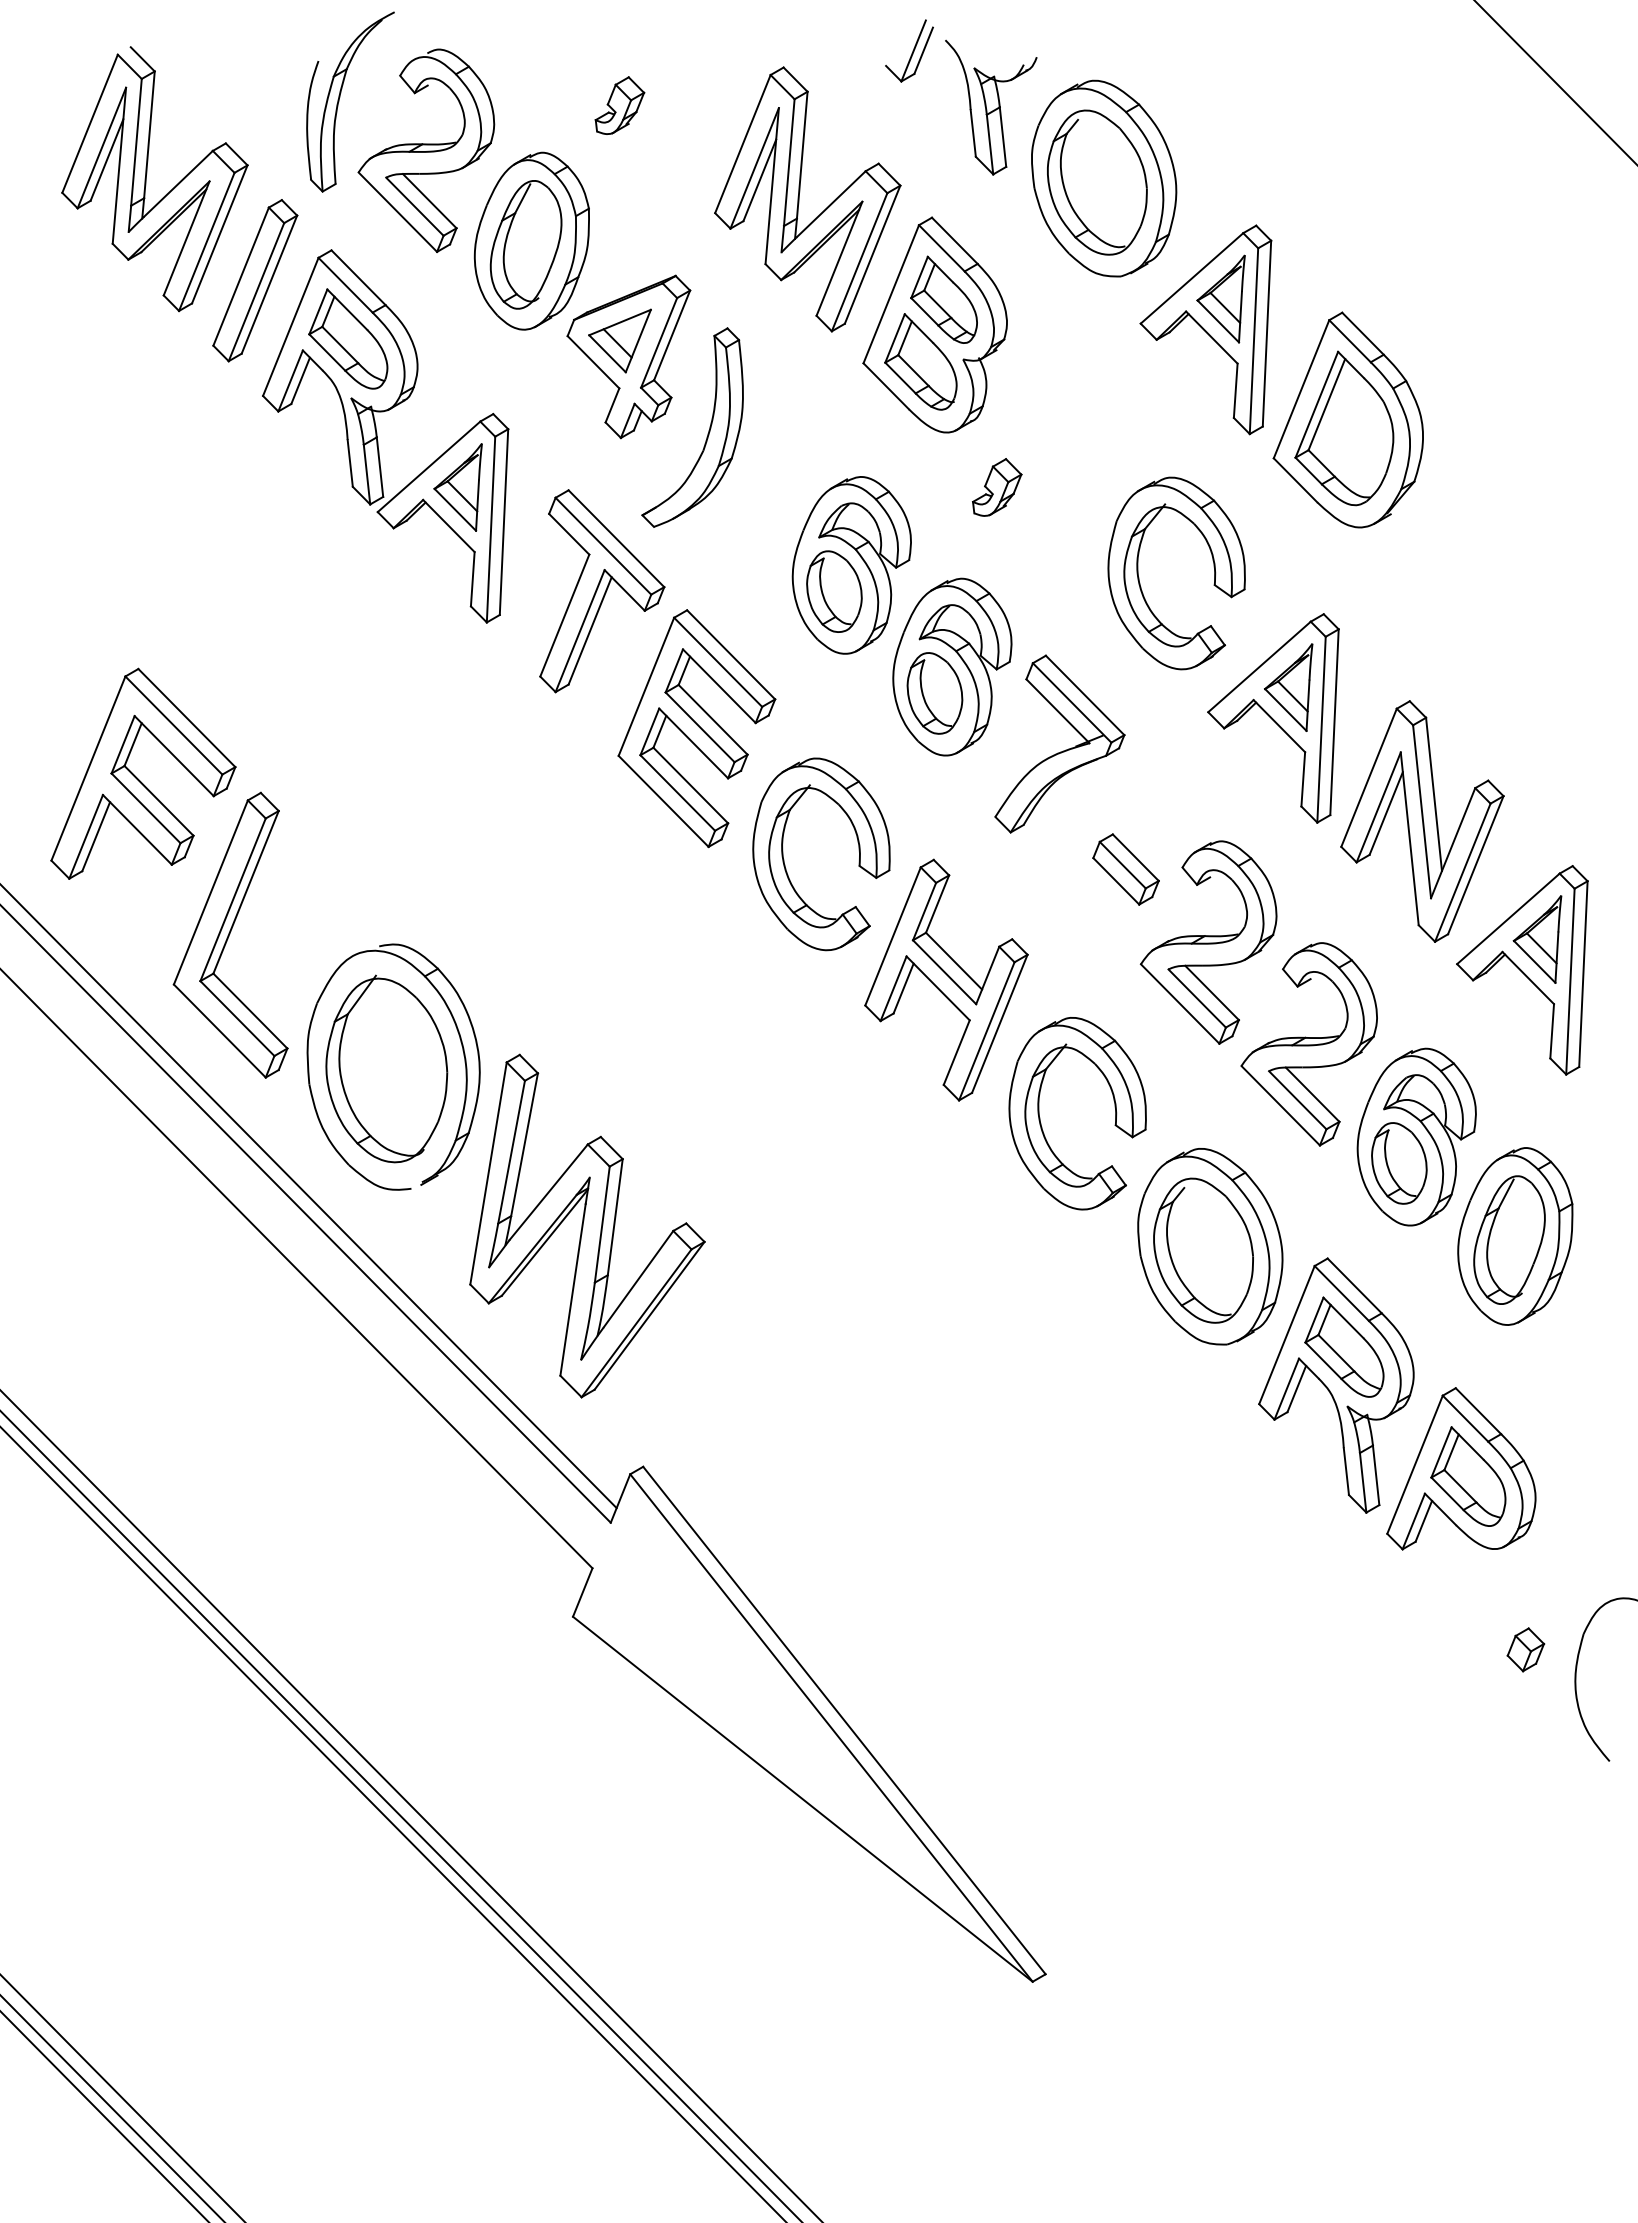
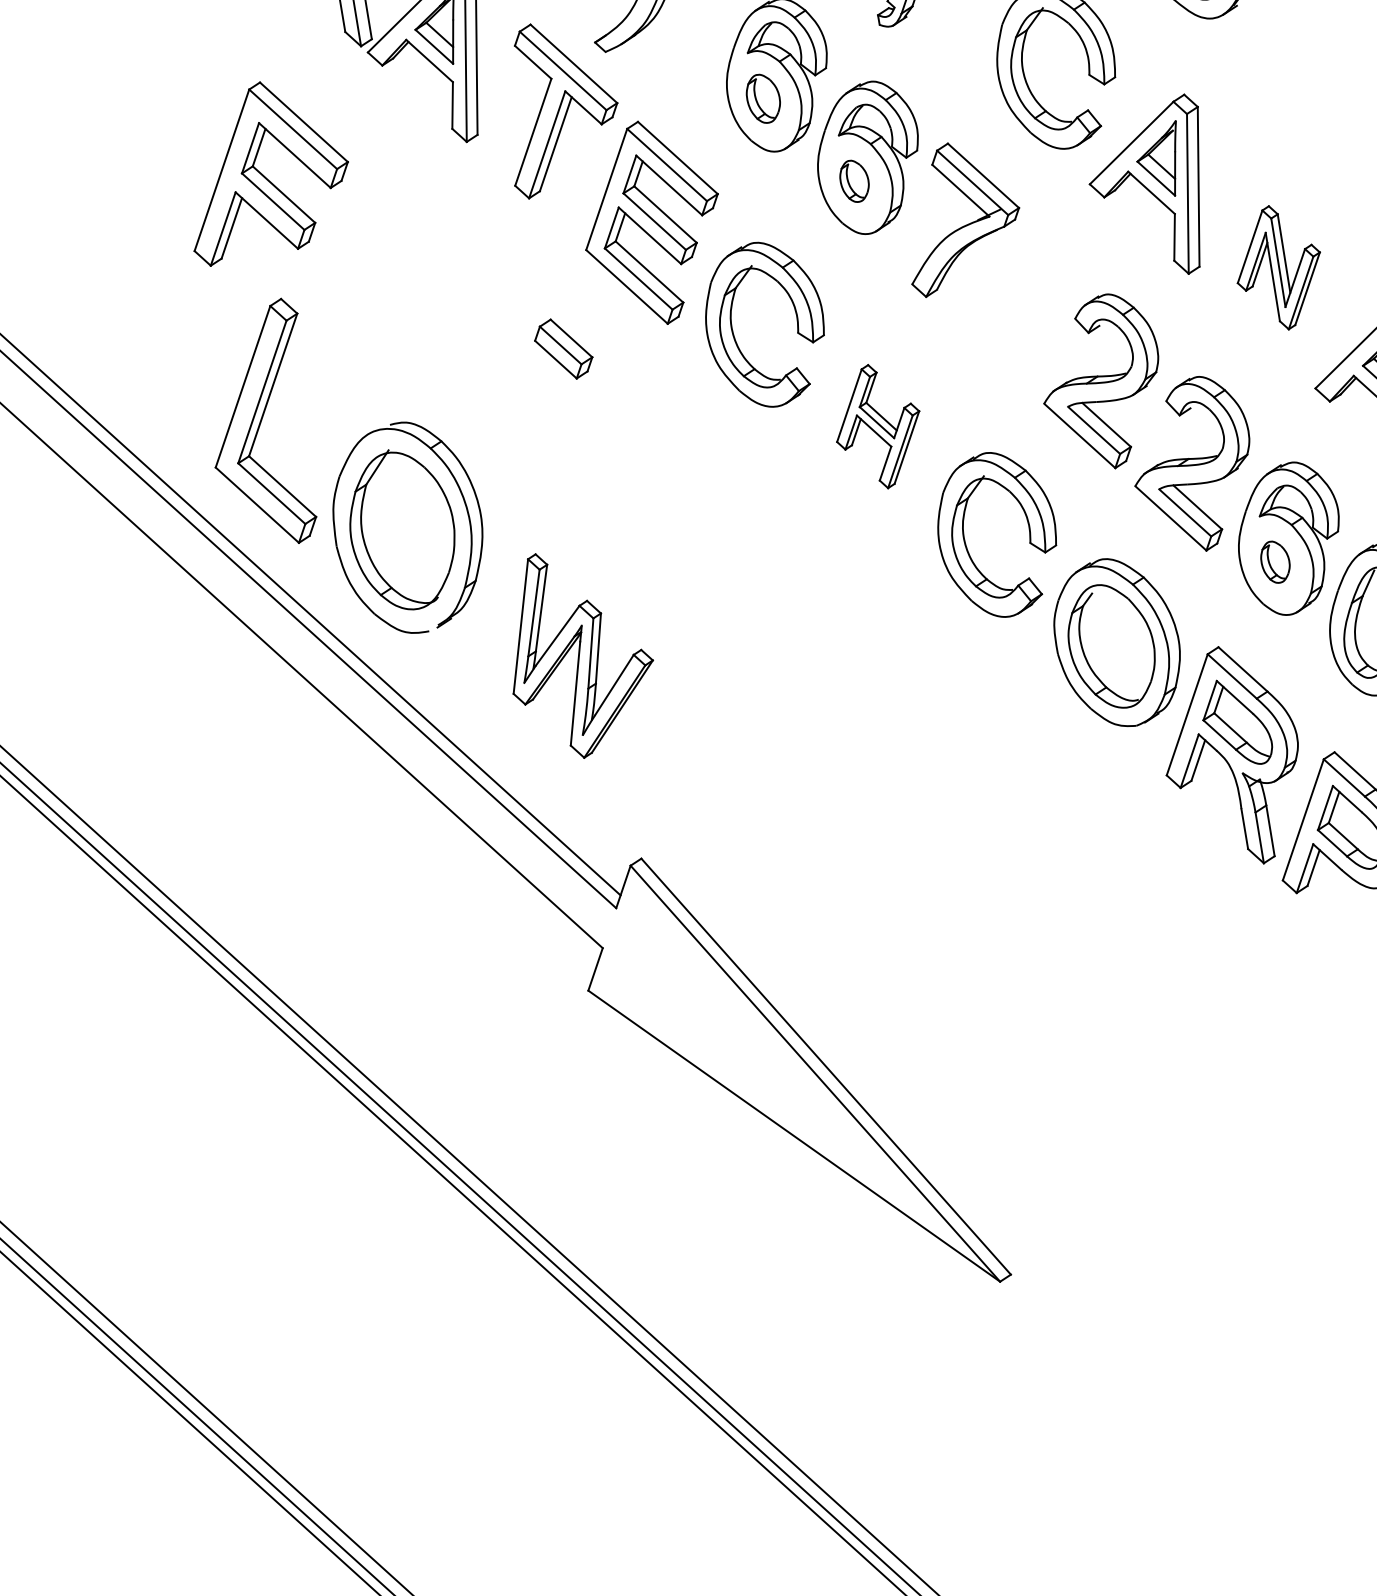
part: (834, 591) -> (763, 98), size x0.7
part: (934, 693) -> (854, 181), size x0.6
part: (138, 778) -> (265, 176), moved
part: (1422, 821) -> (1278, 267), size x0.6
part: (1125, 869) -> (563, 349), moved
part: (946, 979) -> (878, 426), size x0.6
part: (1399, 1163) -> (1275, 562), size x0.6
part: (587, 1225) -> (582, 654), size x0.7

